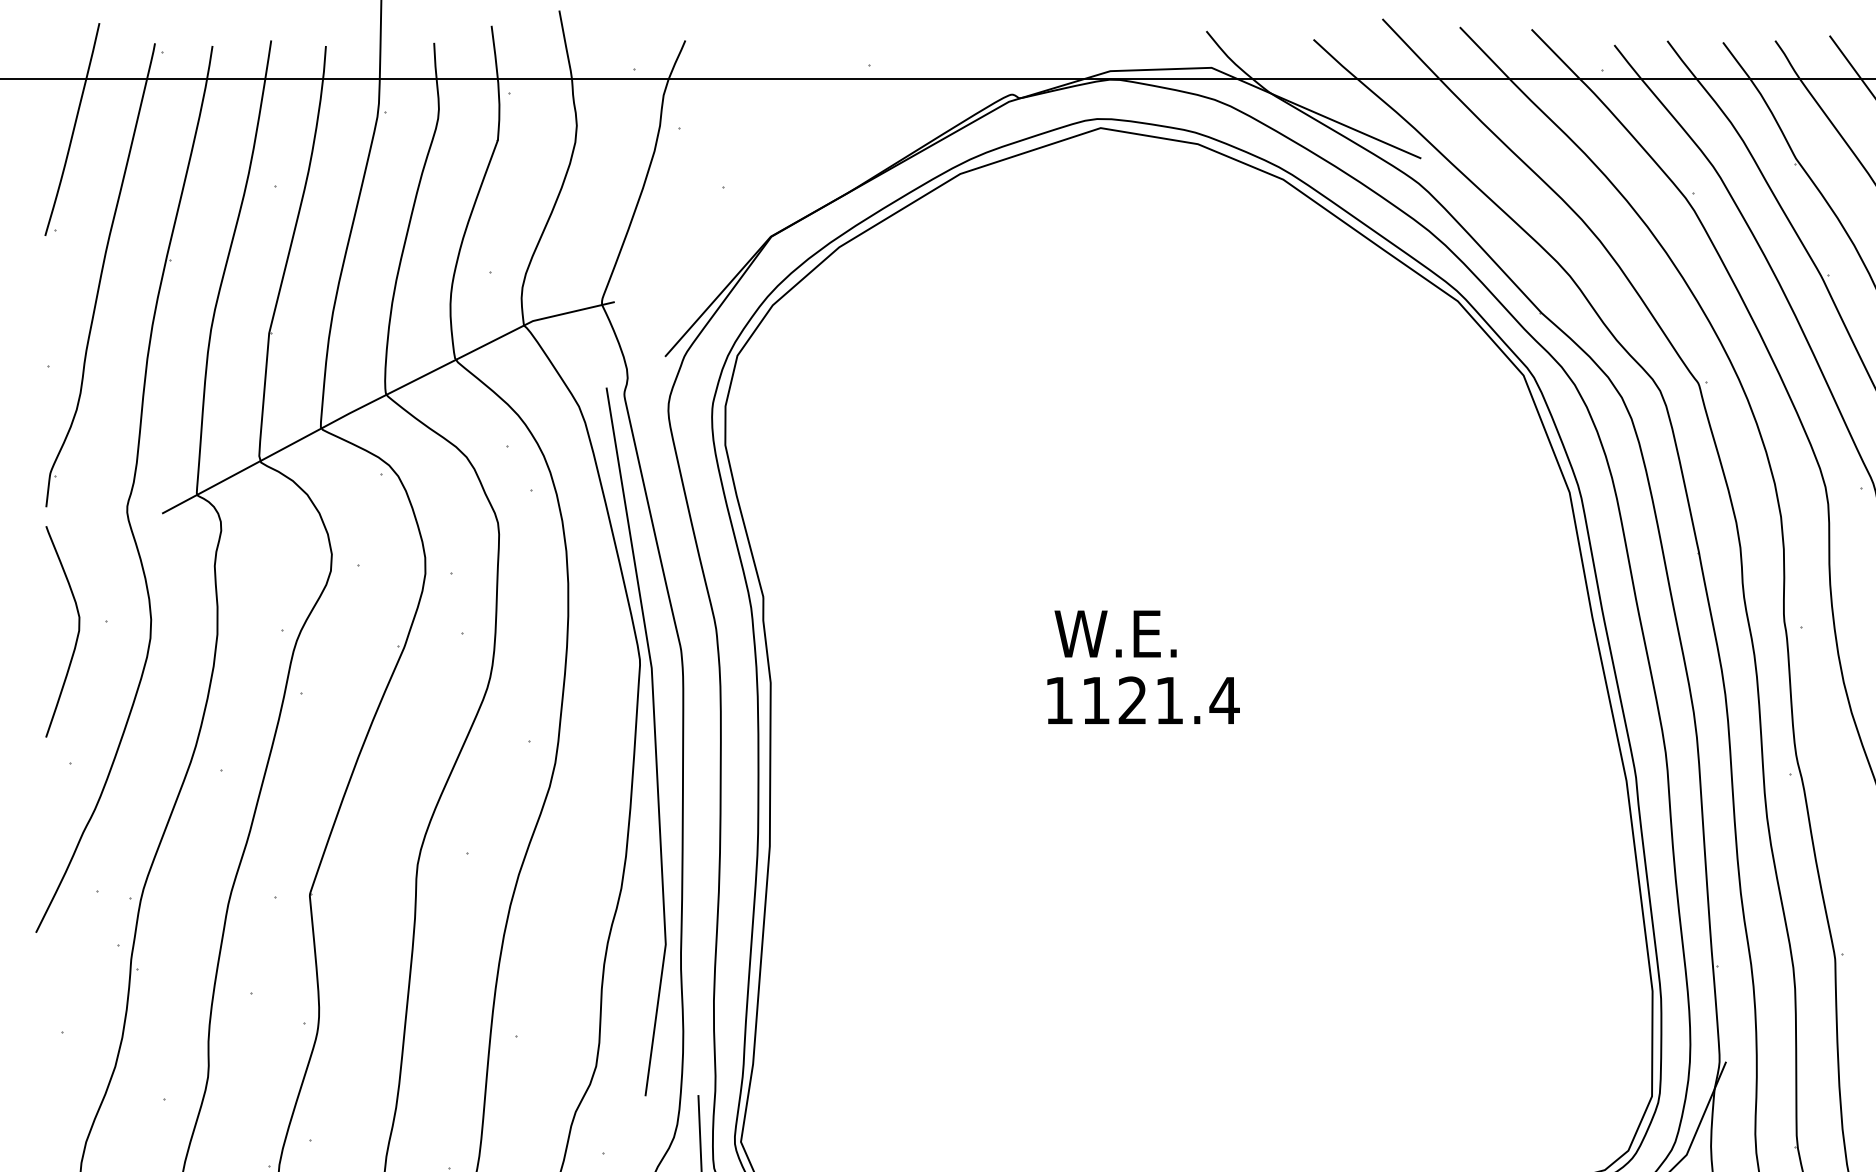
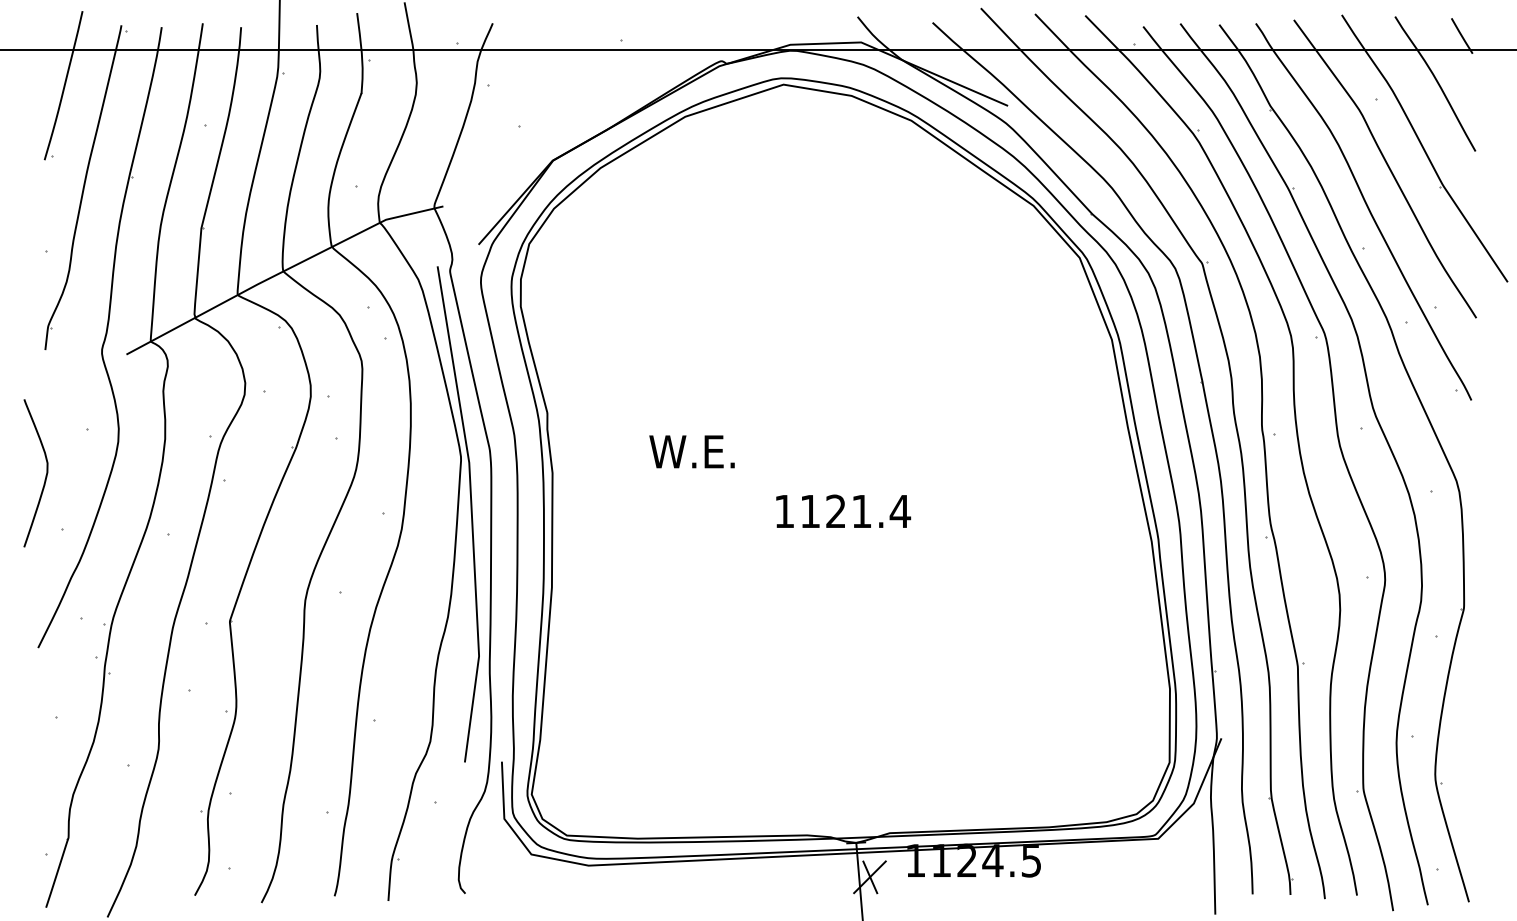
text: (1114, 633) -> (691, 451), moved
curve: (76, 634) -> (45, 475), moved
text: (1143, 699) -> (843, 510), moved

